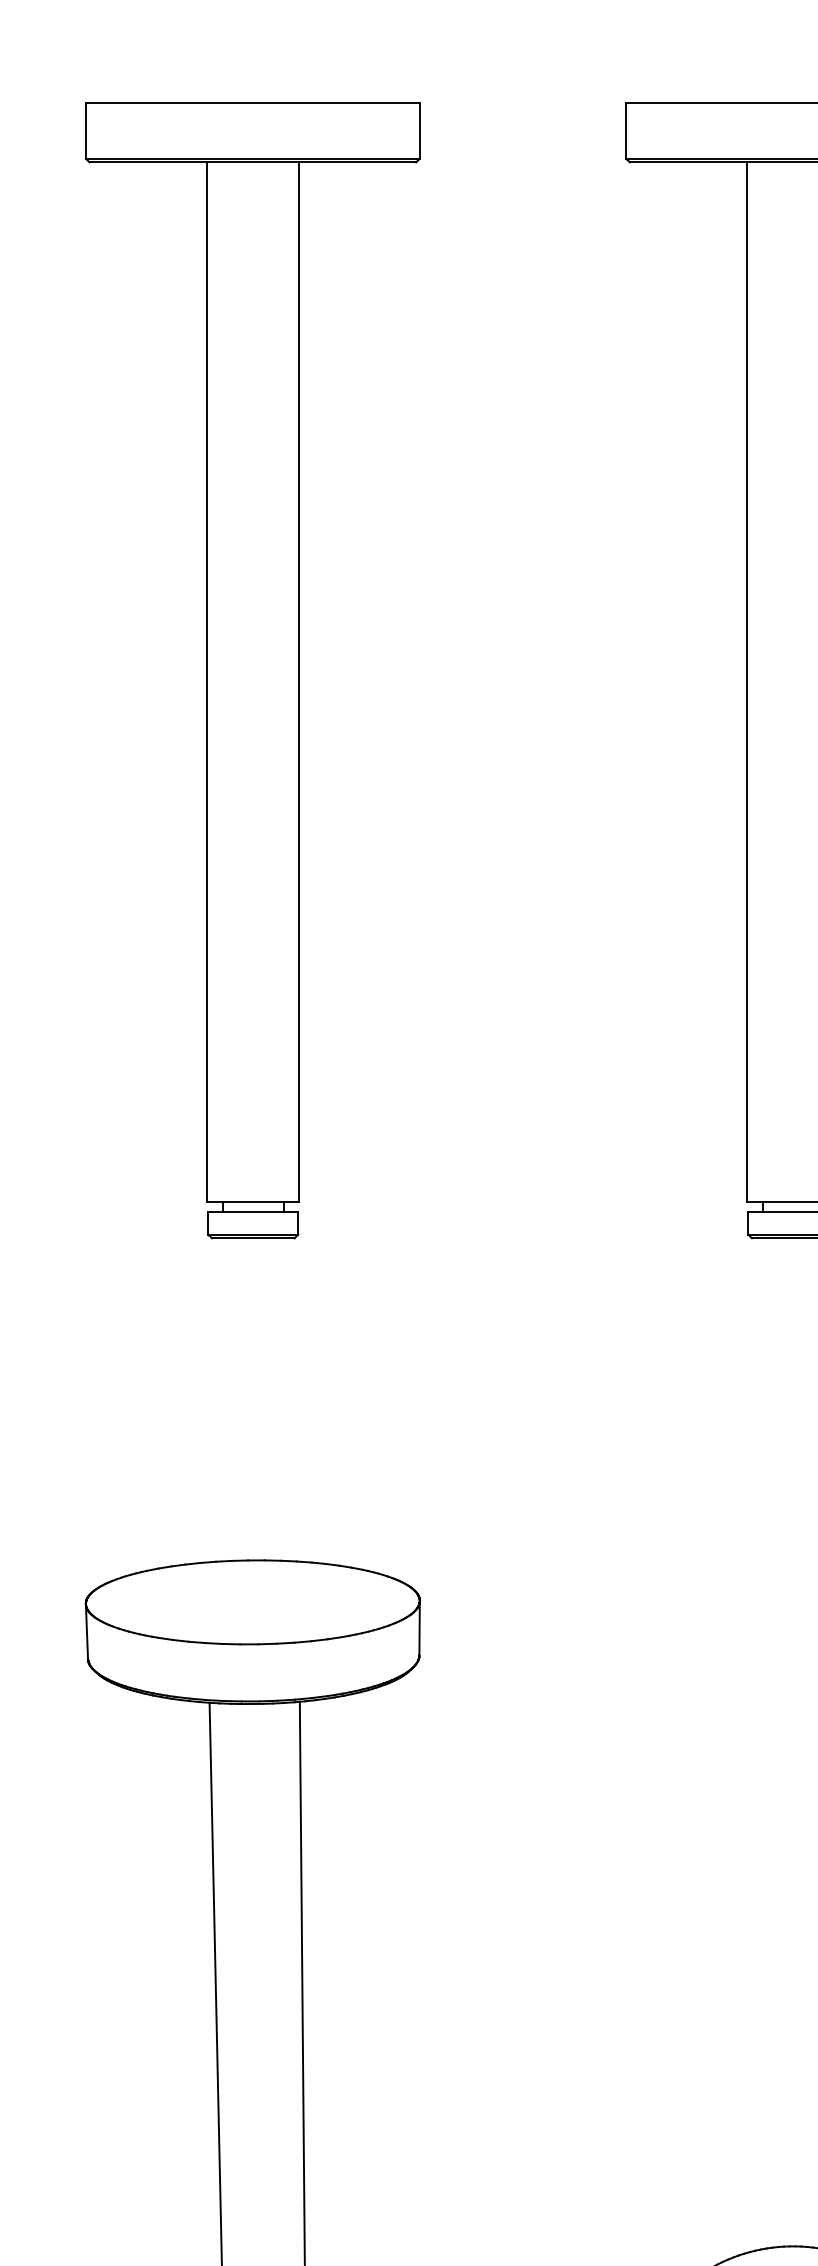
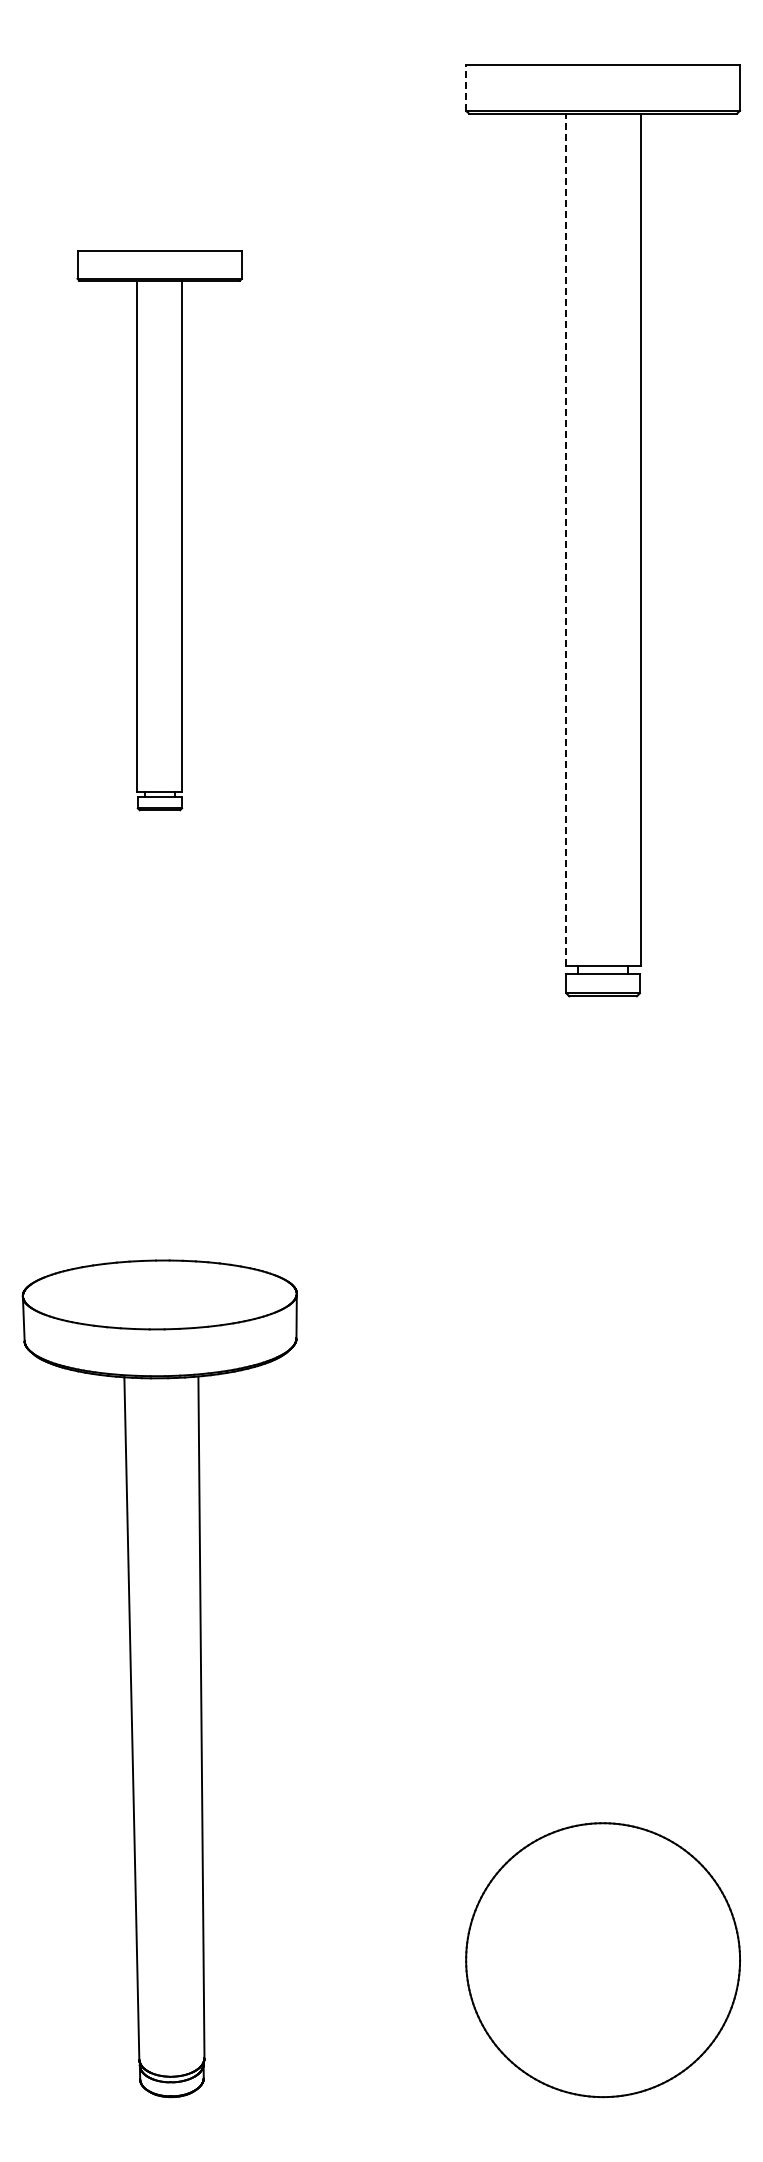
line: (626, 130) -> (466, 87), solid -> dashed
part: (252, 670) -> (159, 530), size x0.6
line: (747, 681) -> (565, 539), solid -> dashed

